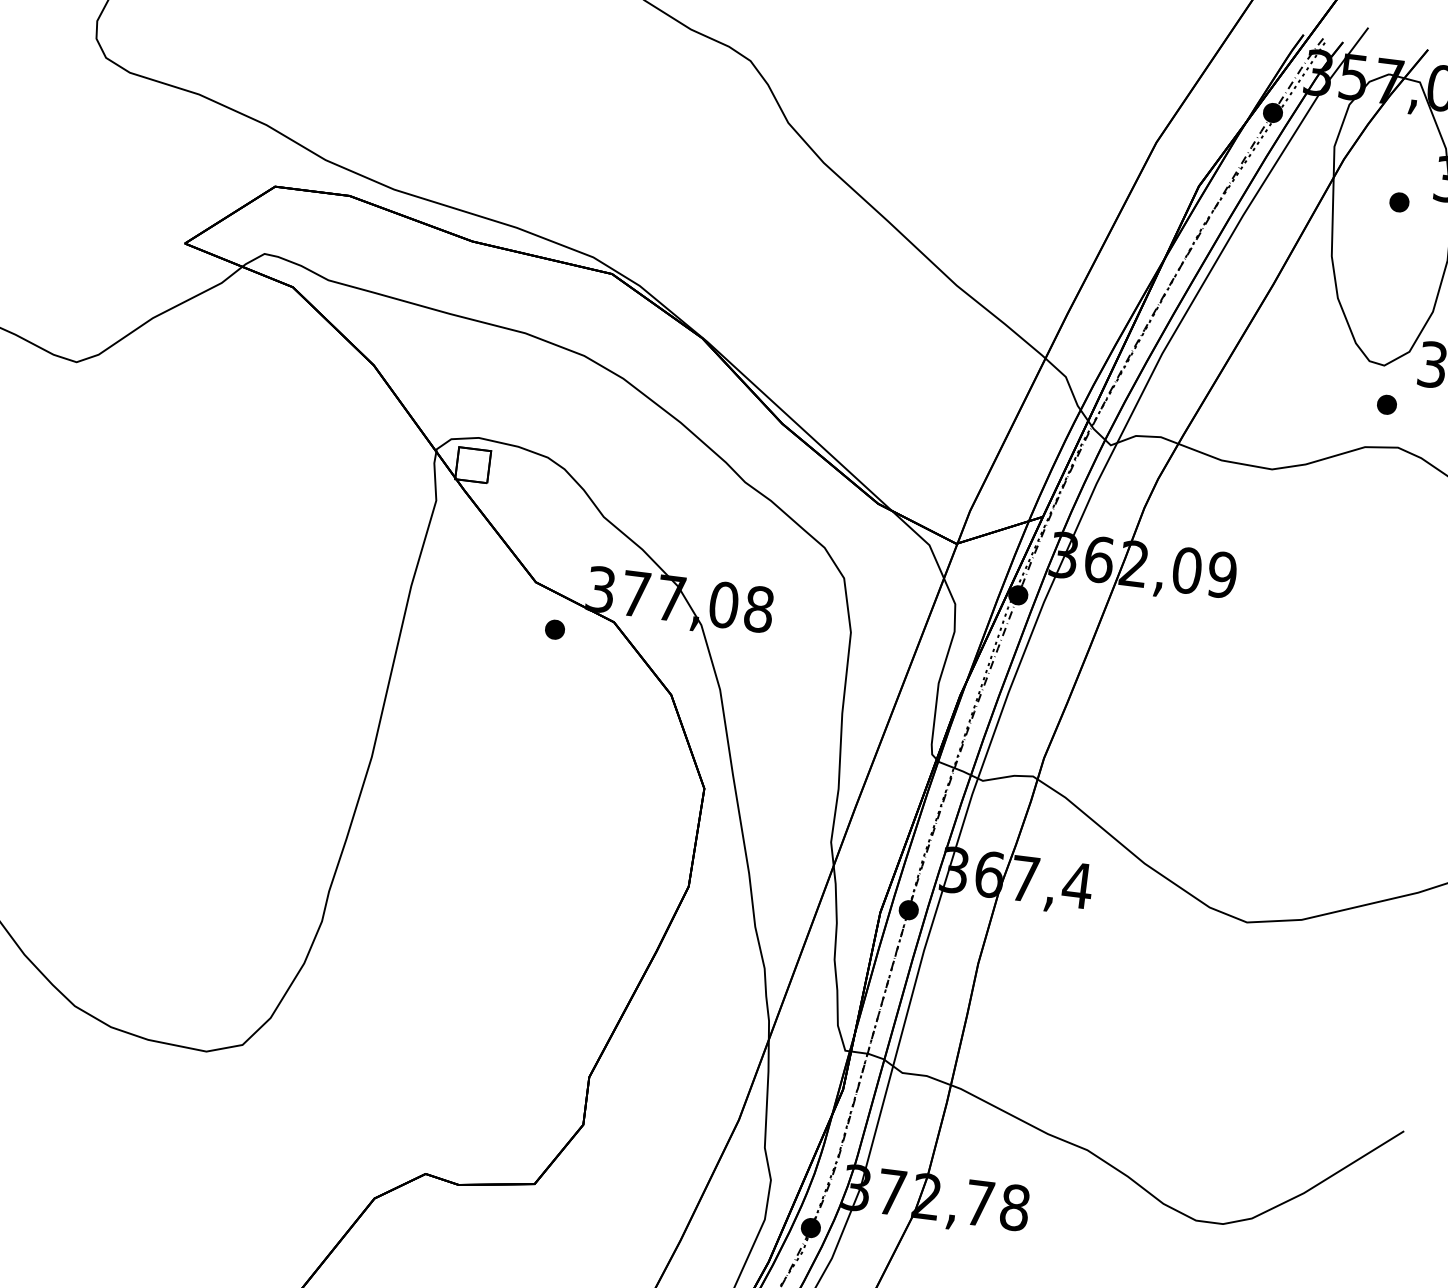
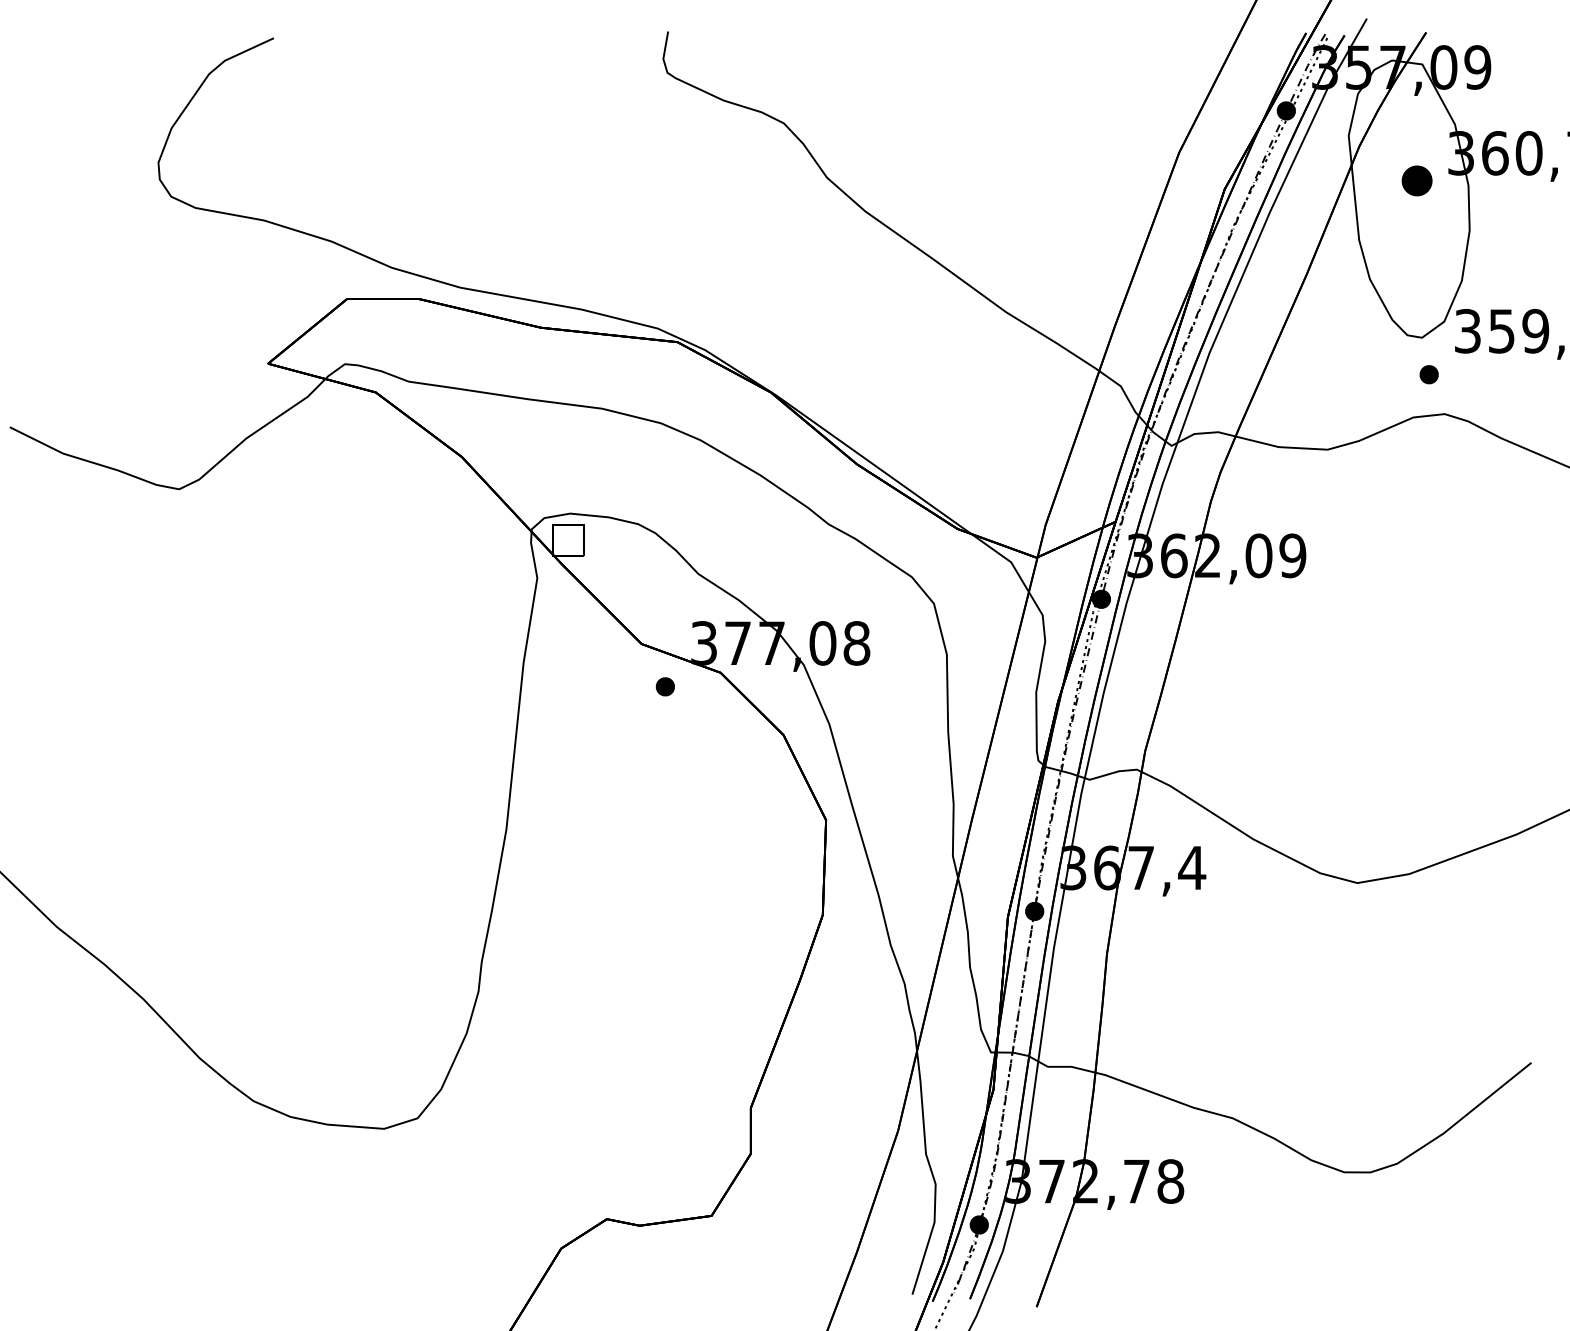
part: (1398, 201) -> (1416, 180), size x1.6

